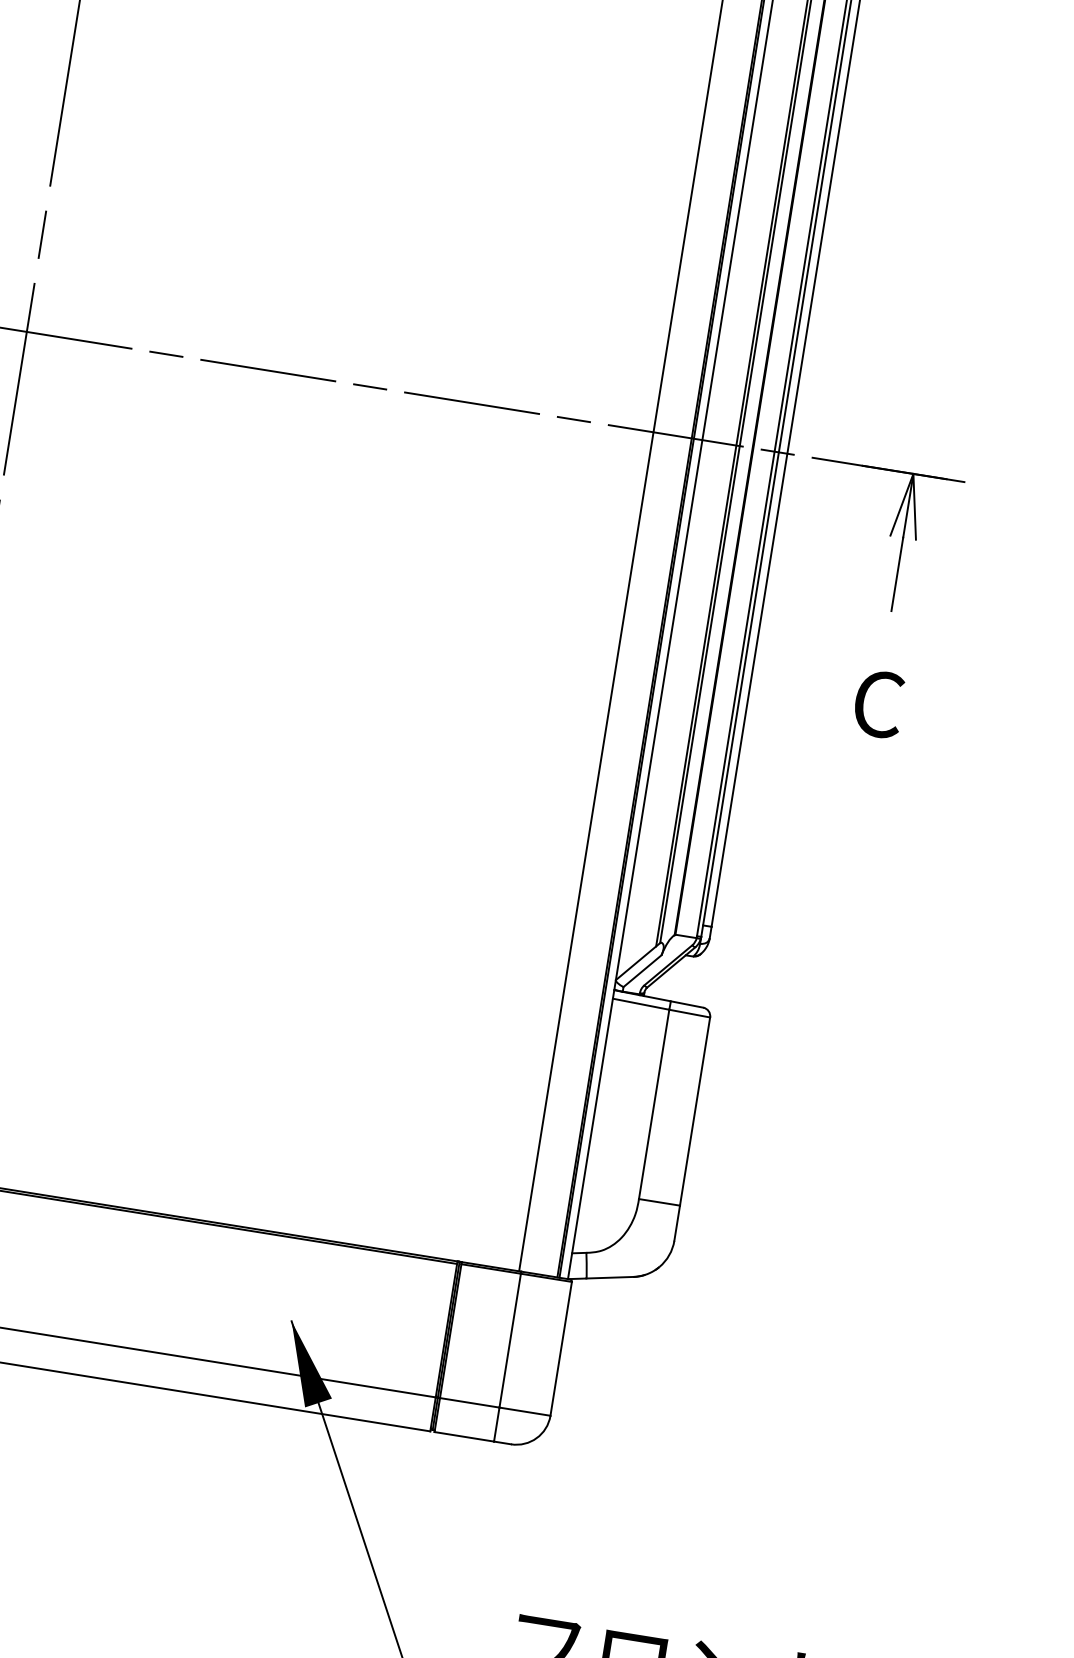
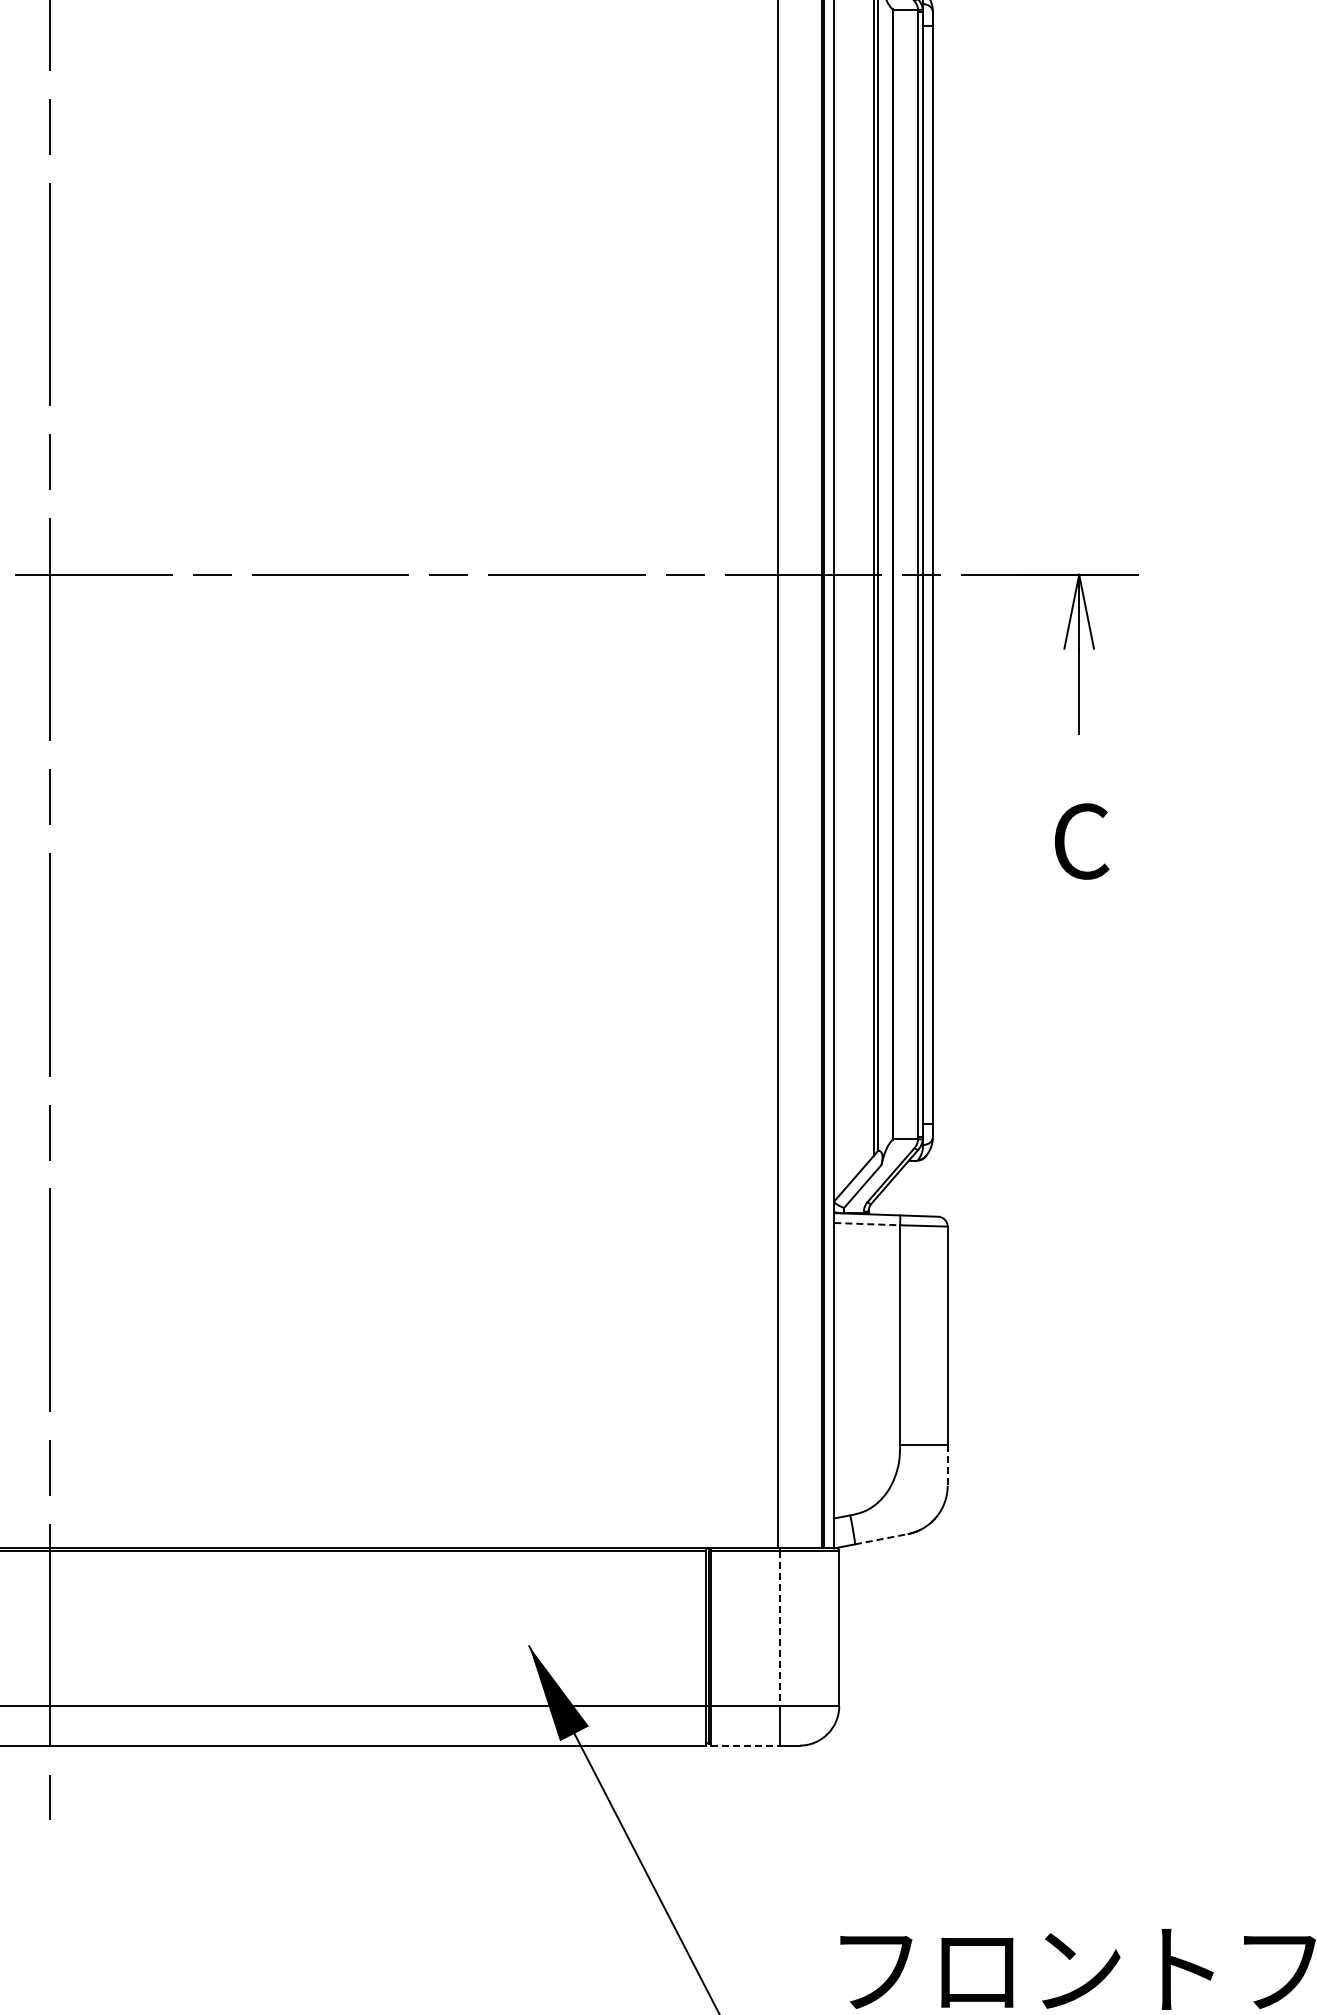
line: (641, 1004) -> (867, 1224), solid -> dashed
line: (676, 1223) -> (947, 1465), solid -> dashed
line: (609, 1277) -> (881, 1539), solid -> dashed
line: (510, 1340) -> (780, 1628), solid -> dashed
line: (464, 1436) -> (745, 1745), solid -> dashed

